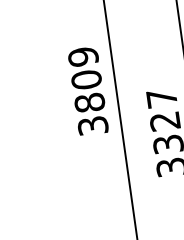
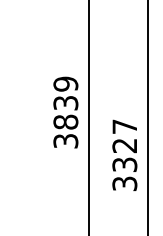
text: (86, 79) -> (65, 102), 3809 -> 3839

